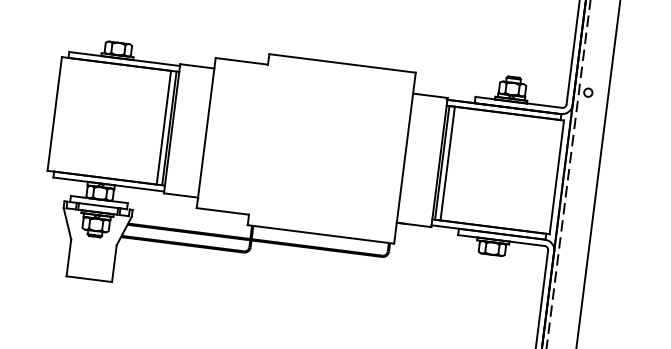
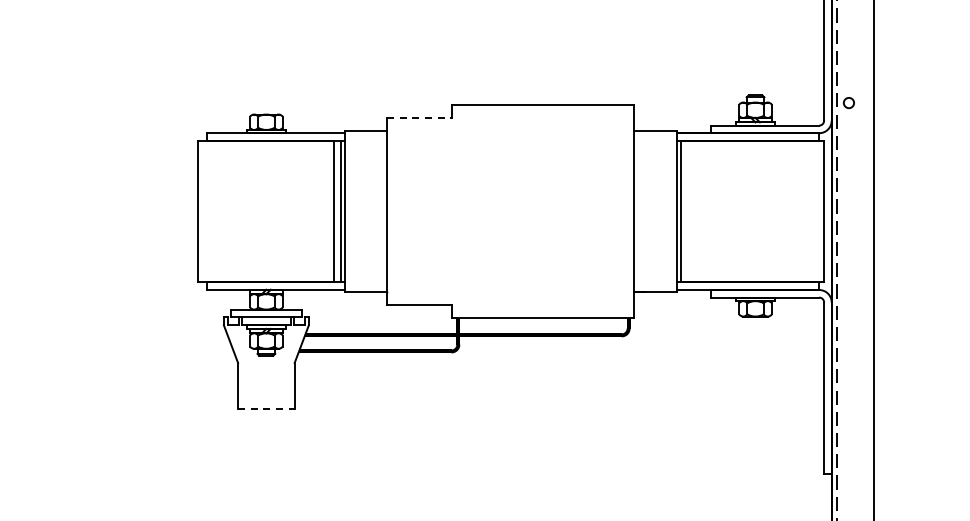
line: (241, 61) -> (419, 118), solid -> dashed
line: (447, 163) -> (687, 211), removed
line: (89, 279) -> (266, 408), solid -> dashed

